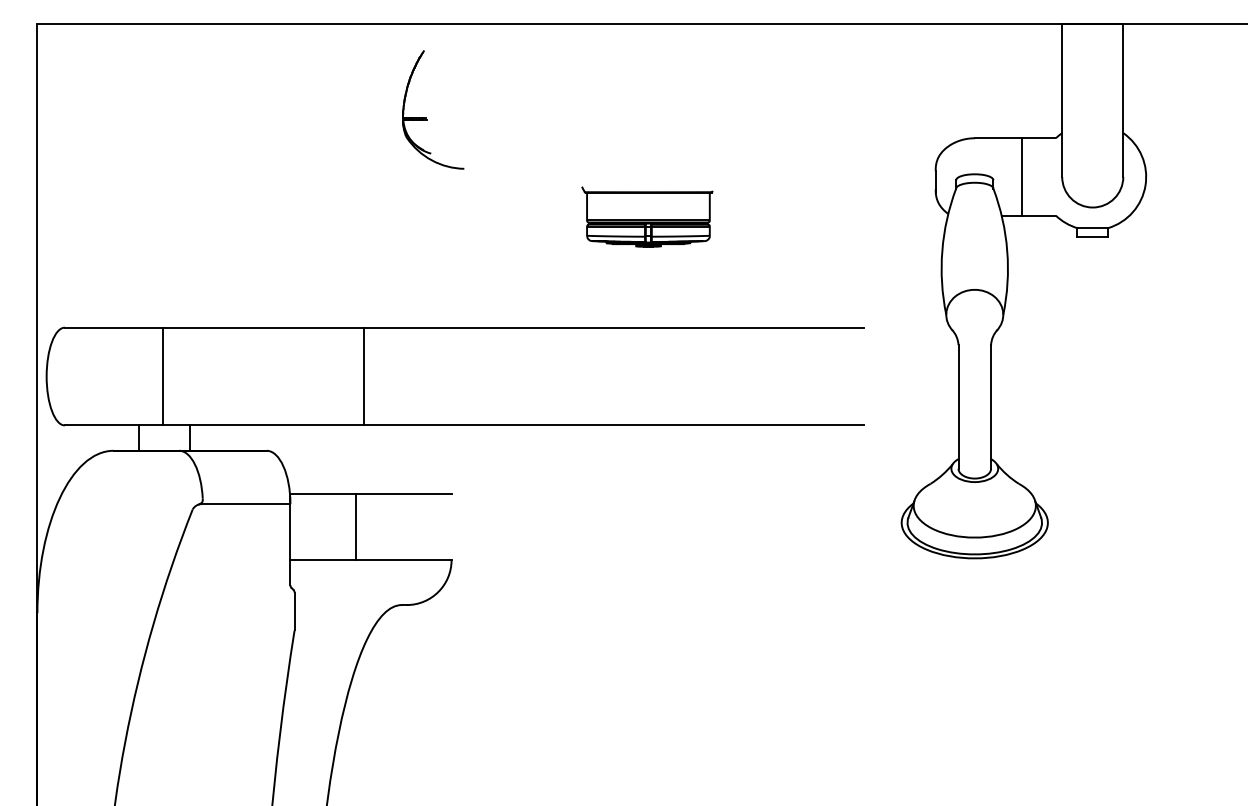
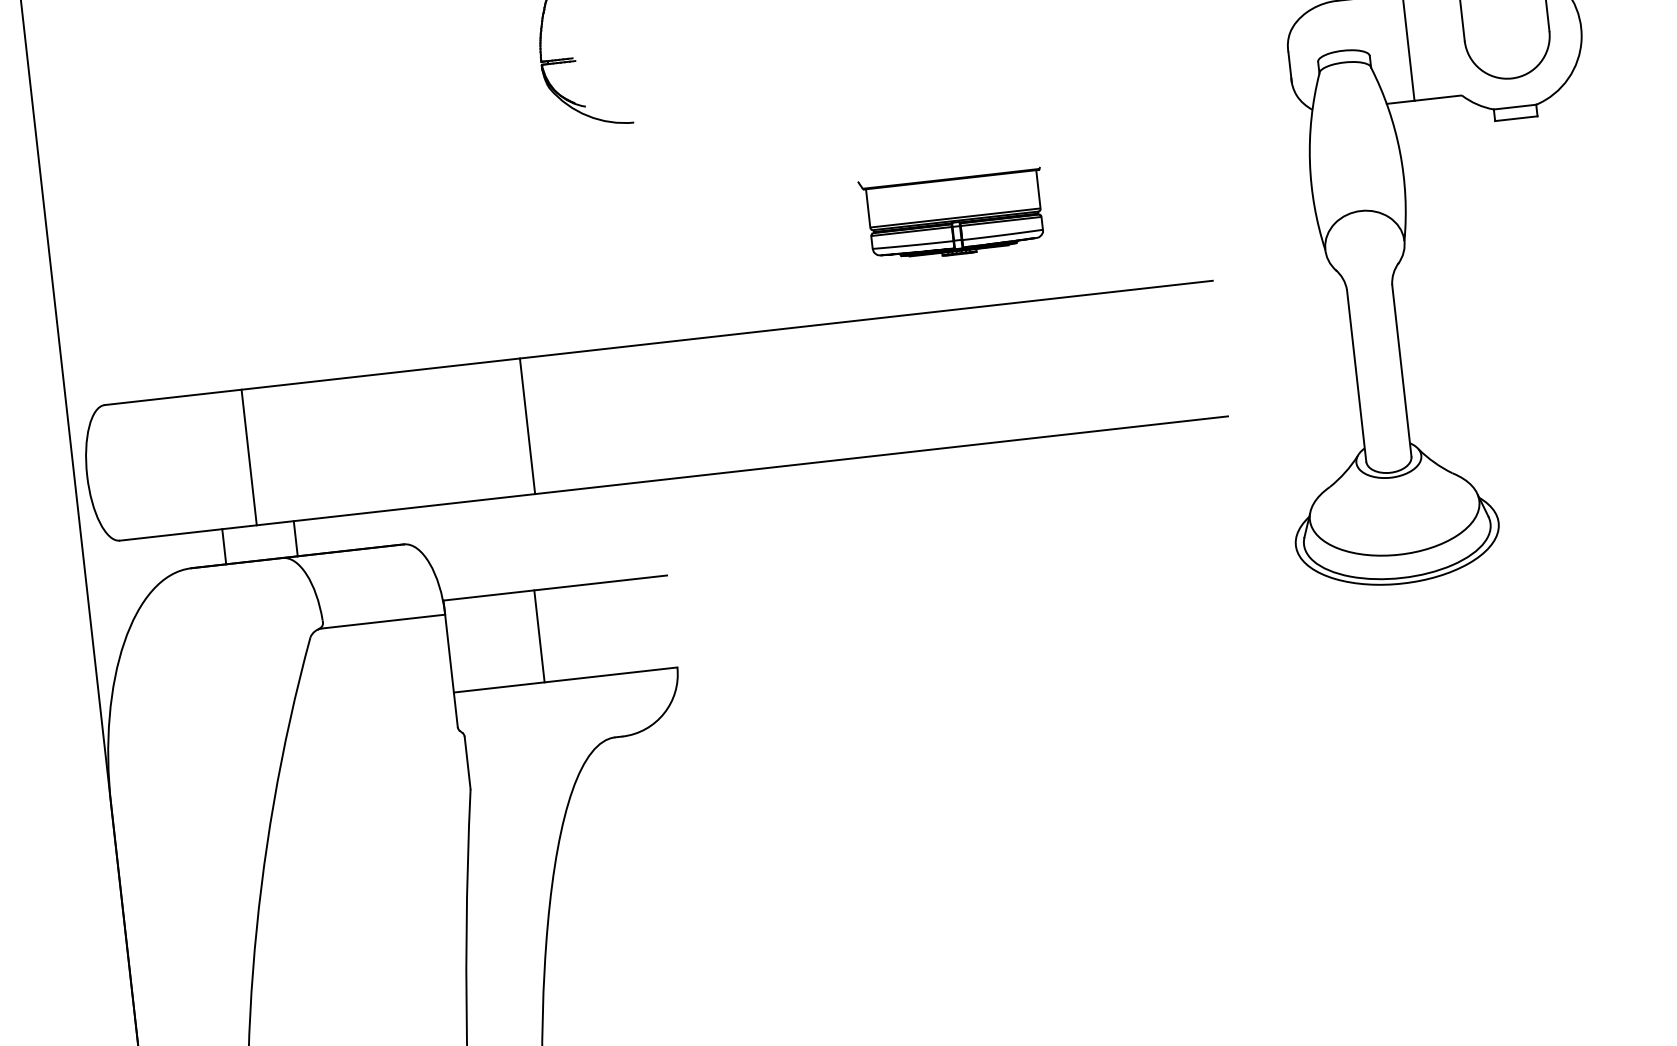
part: (647, 216) -> (953, 212), moved

